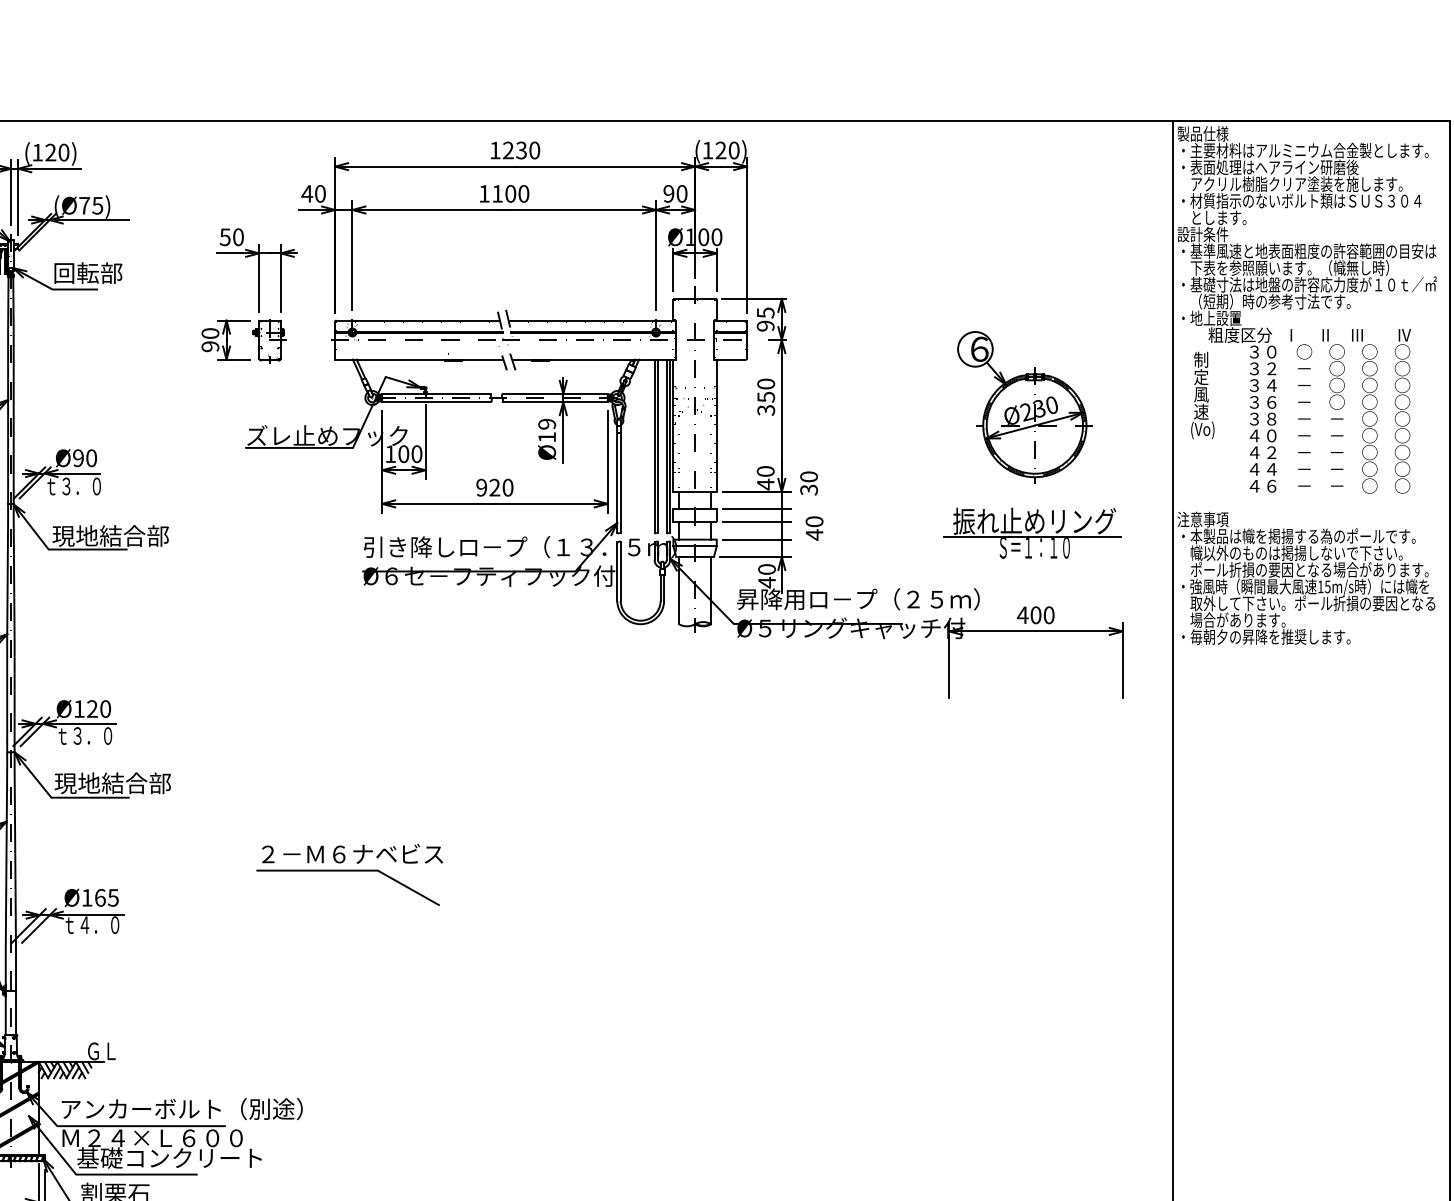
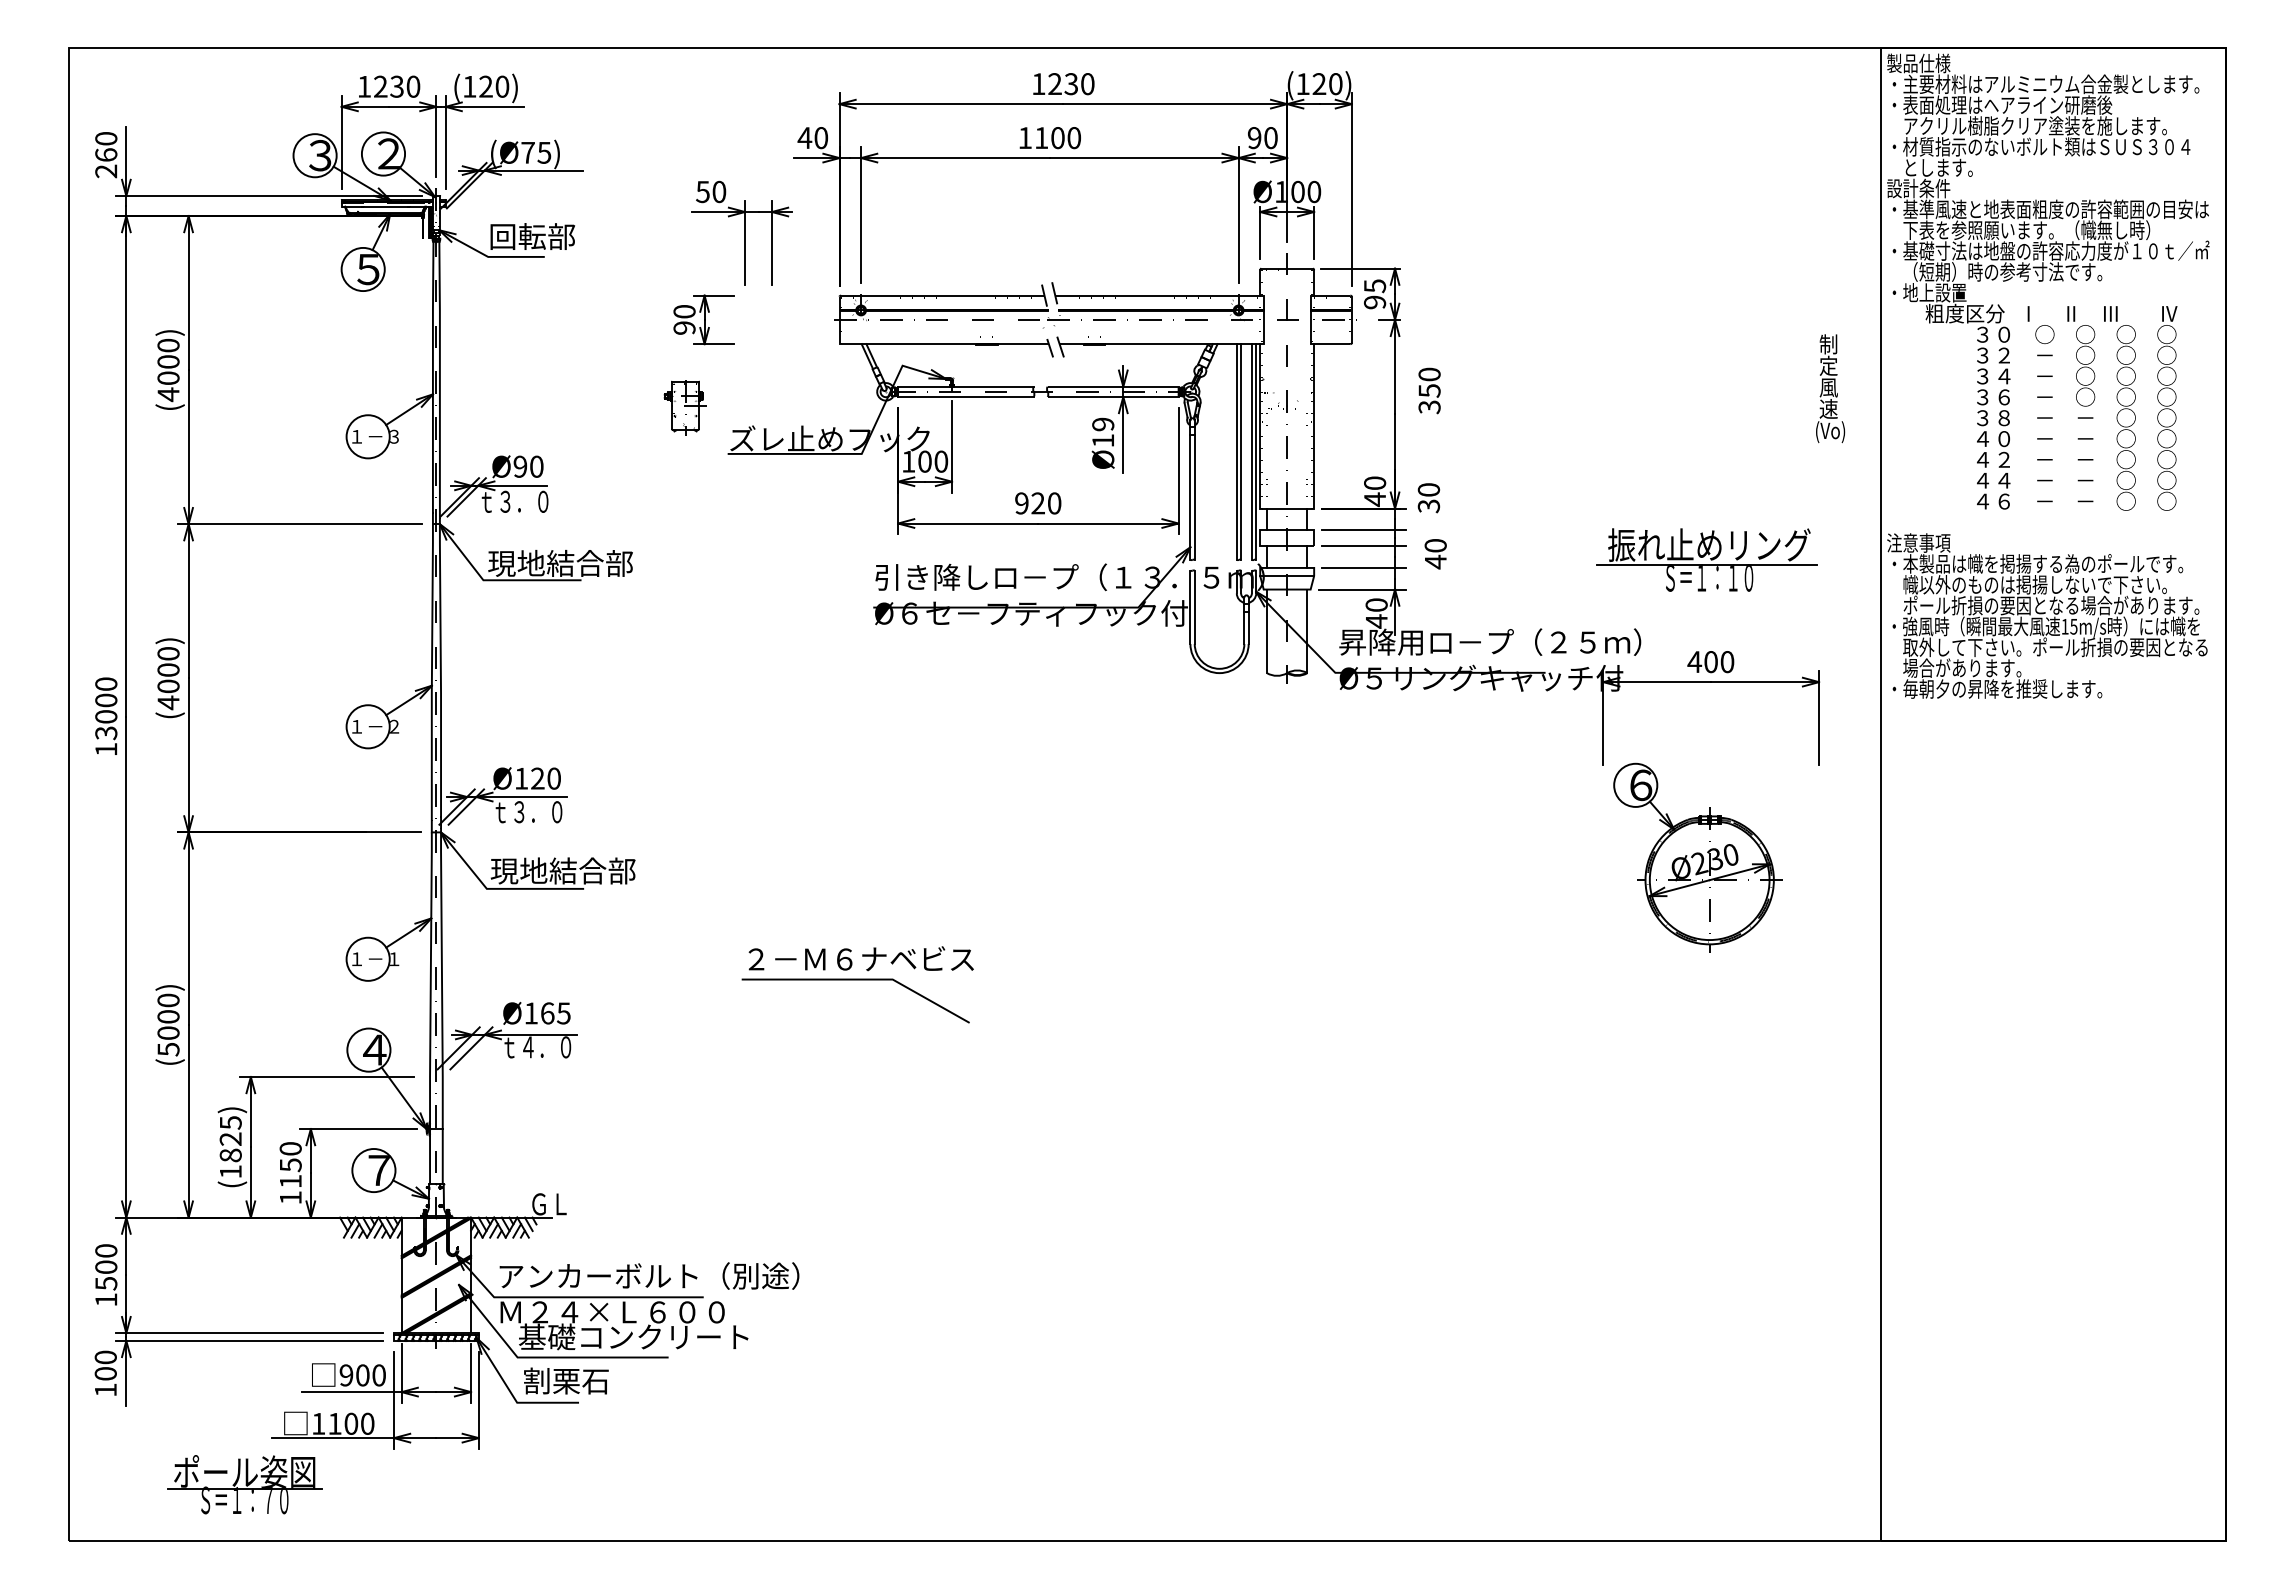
part: (269, 341) -> (684, 407), moved
text: (1202, 395) -> (1830, 388), moved
text: (766, 396) -> (1429, 390), moved
part: (1025, 407) -> (1697, 857), moved

